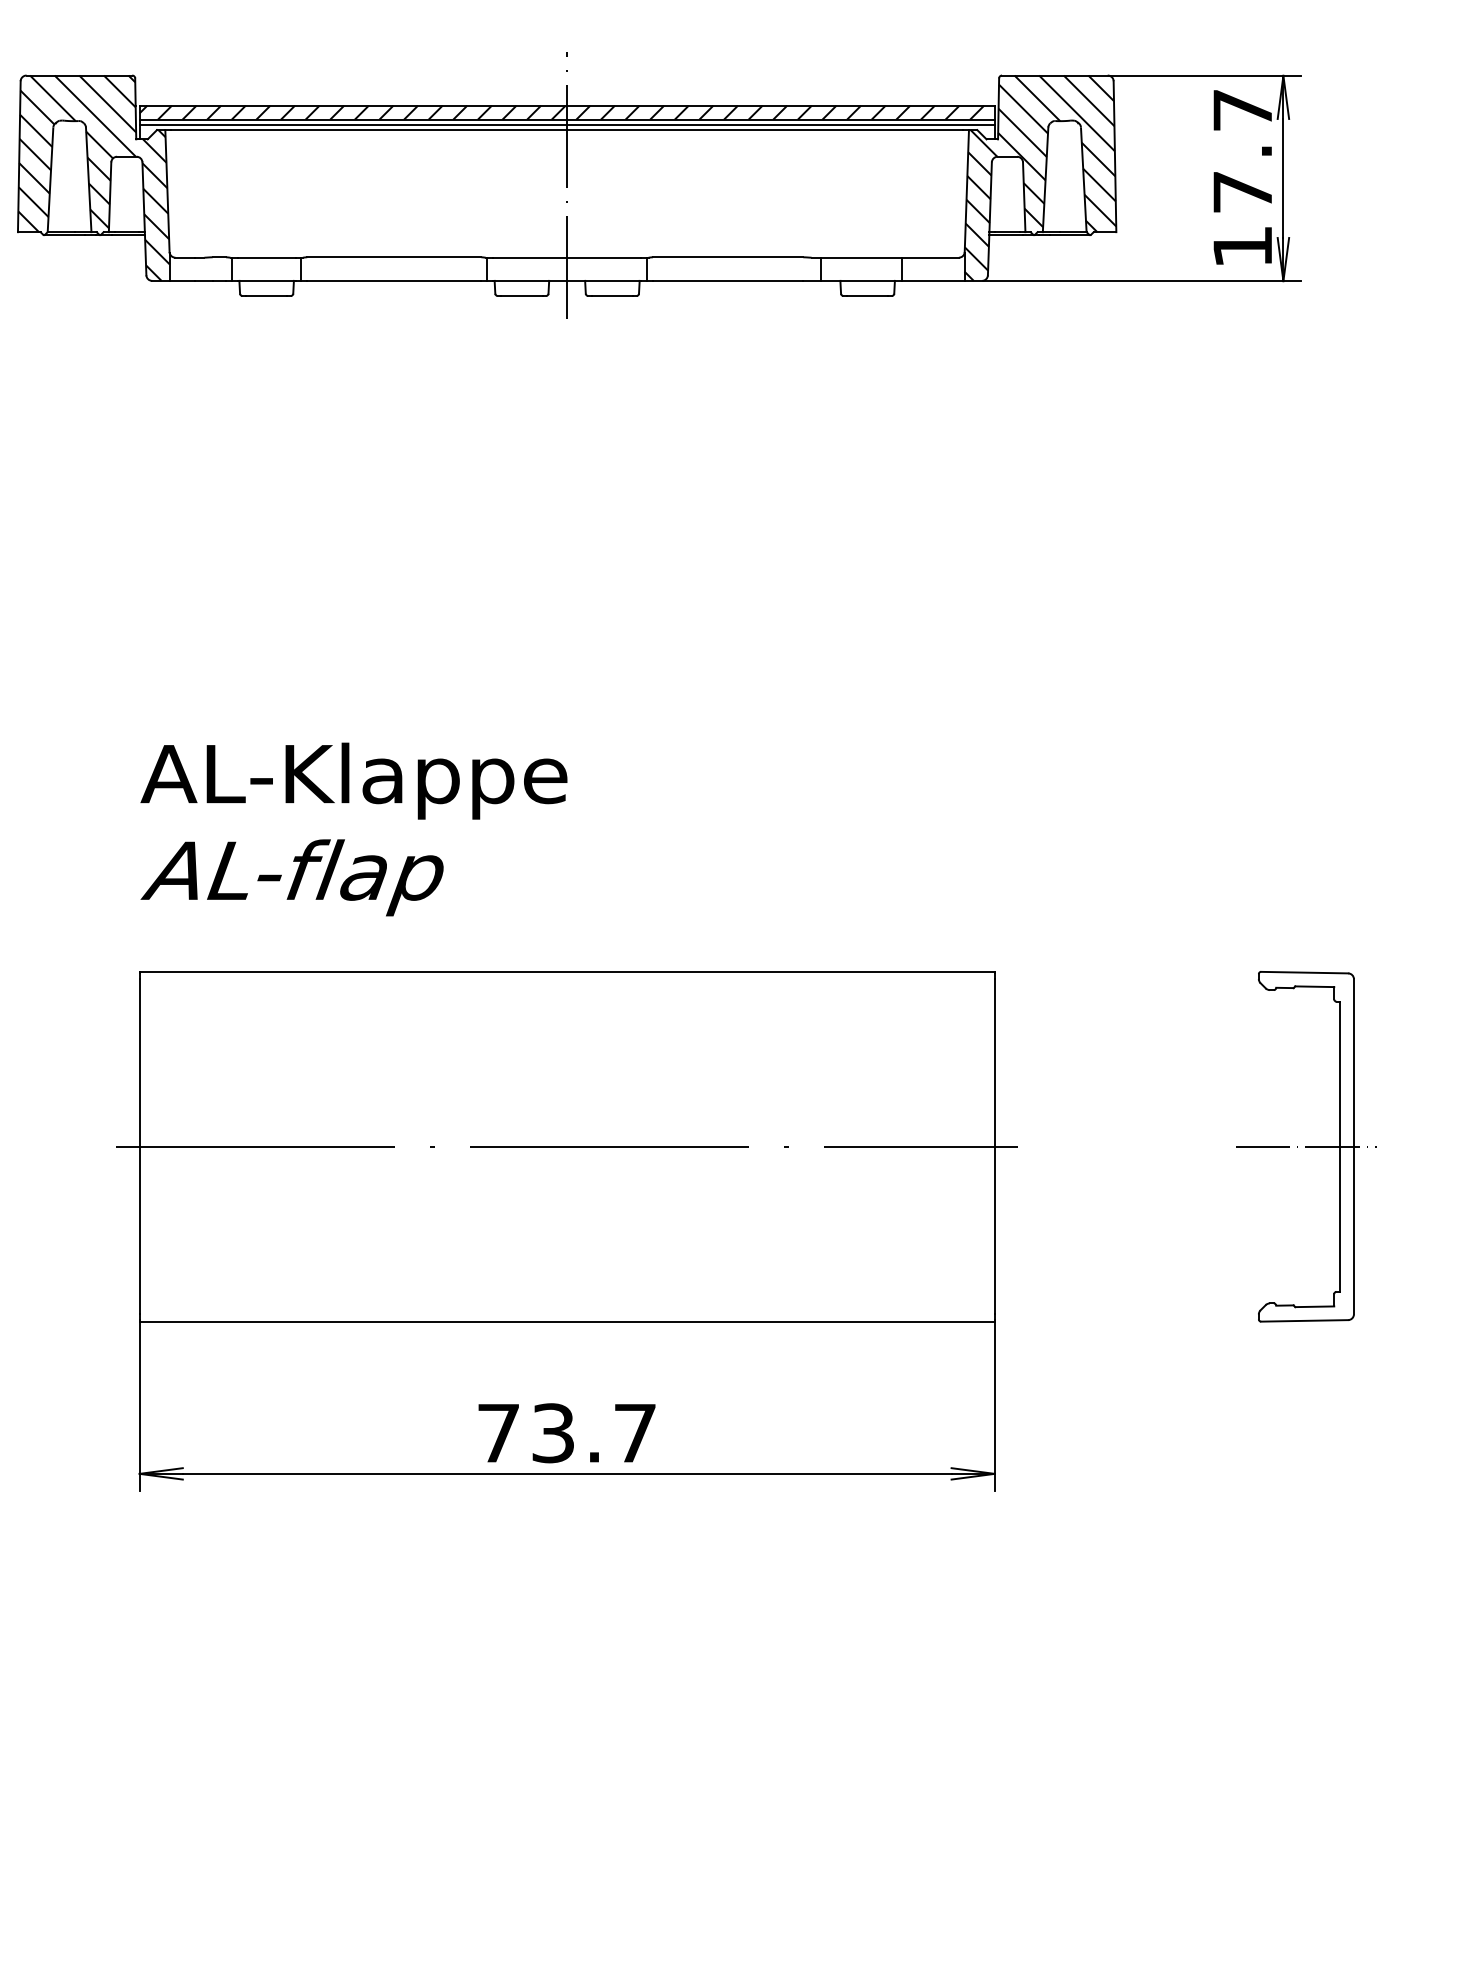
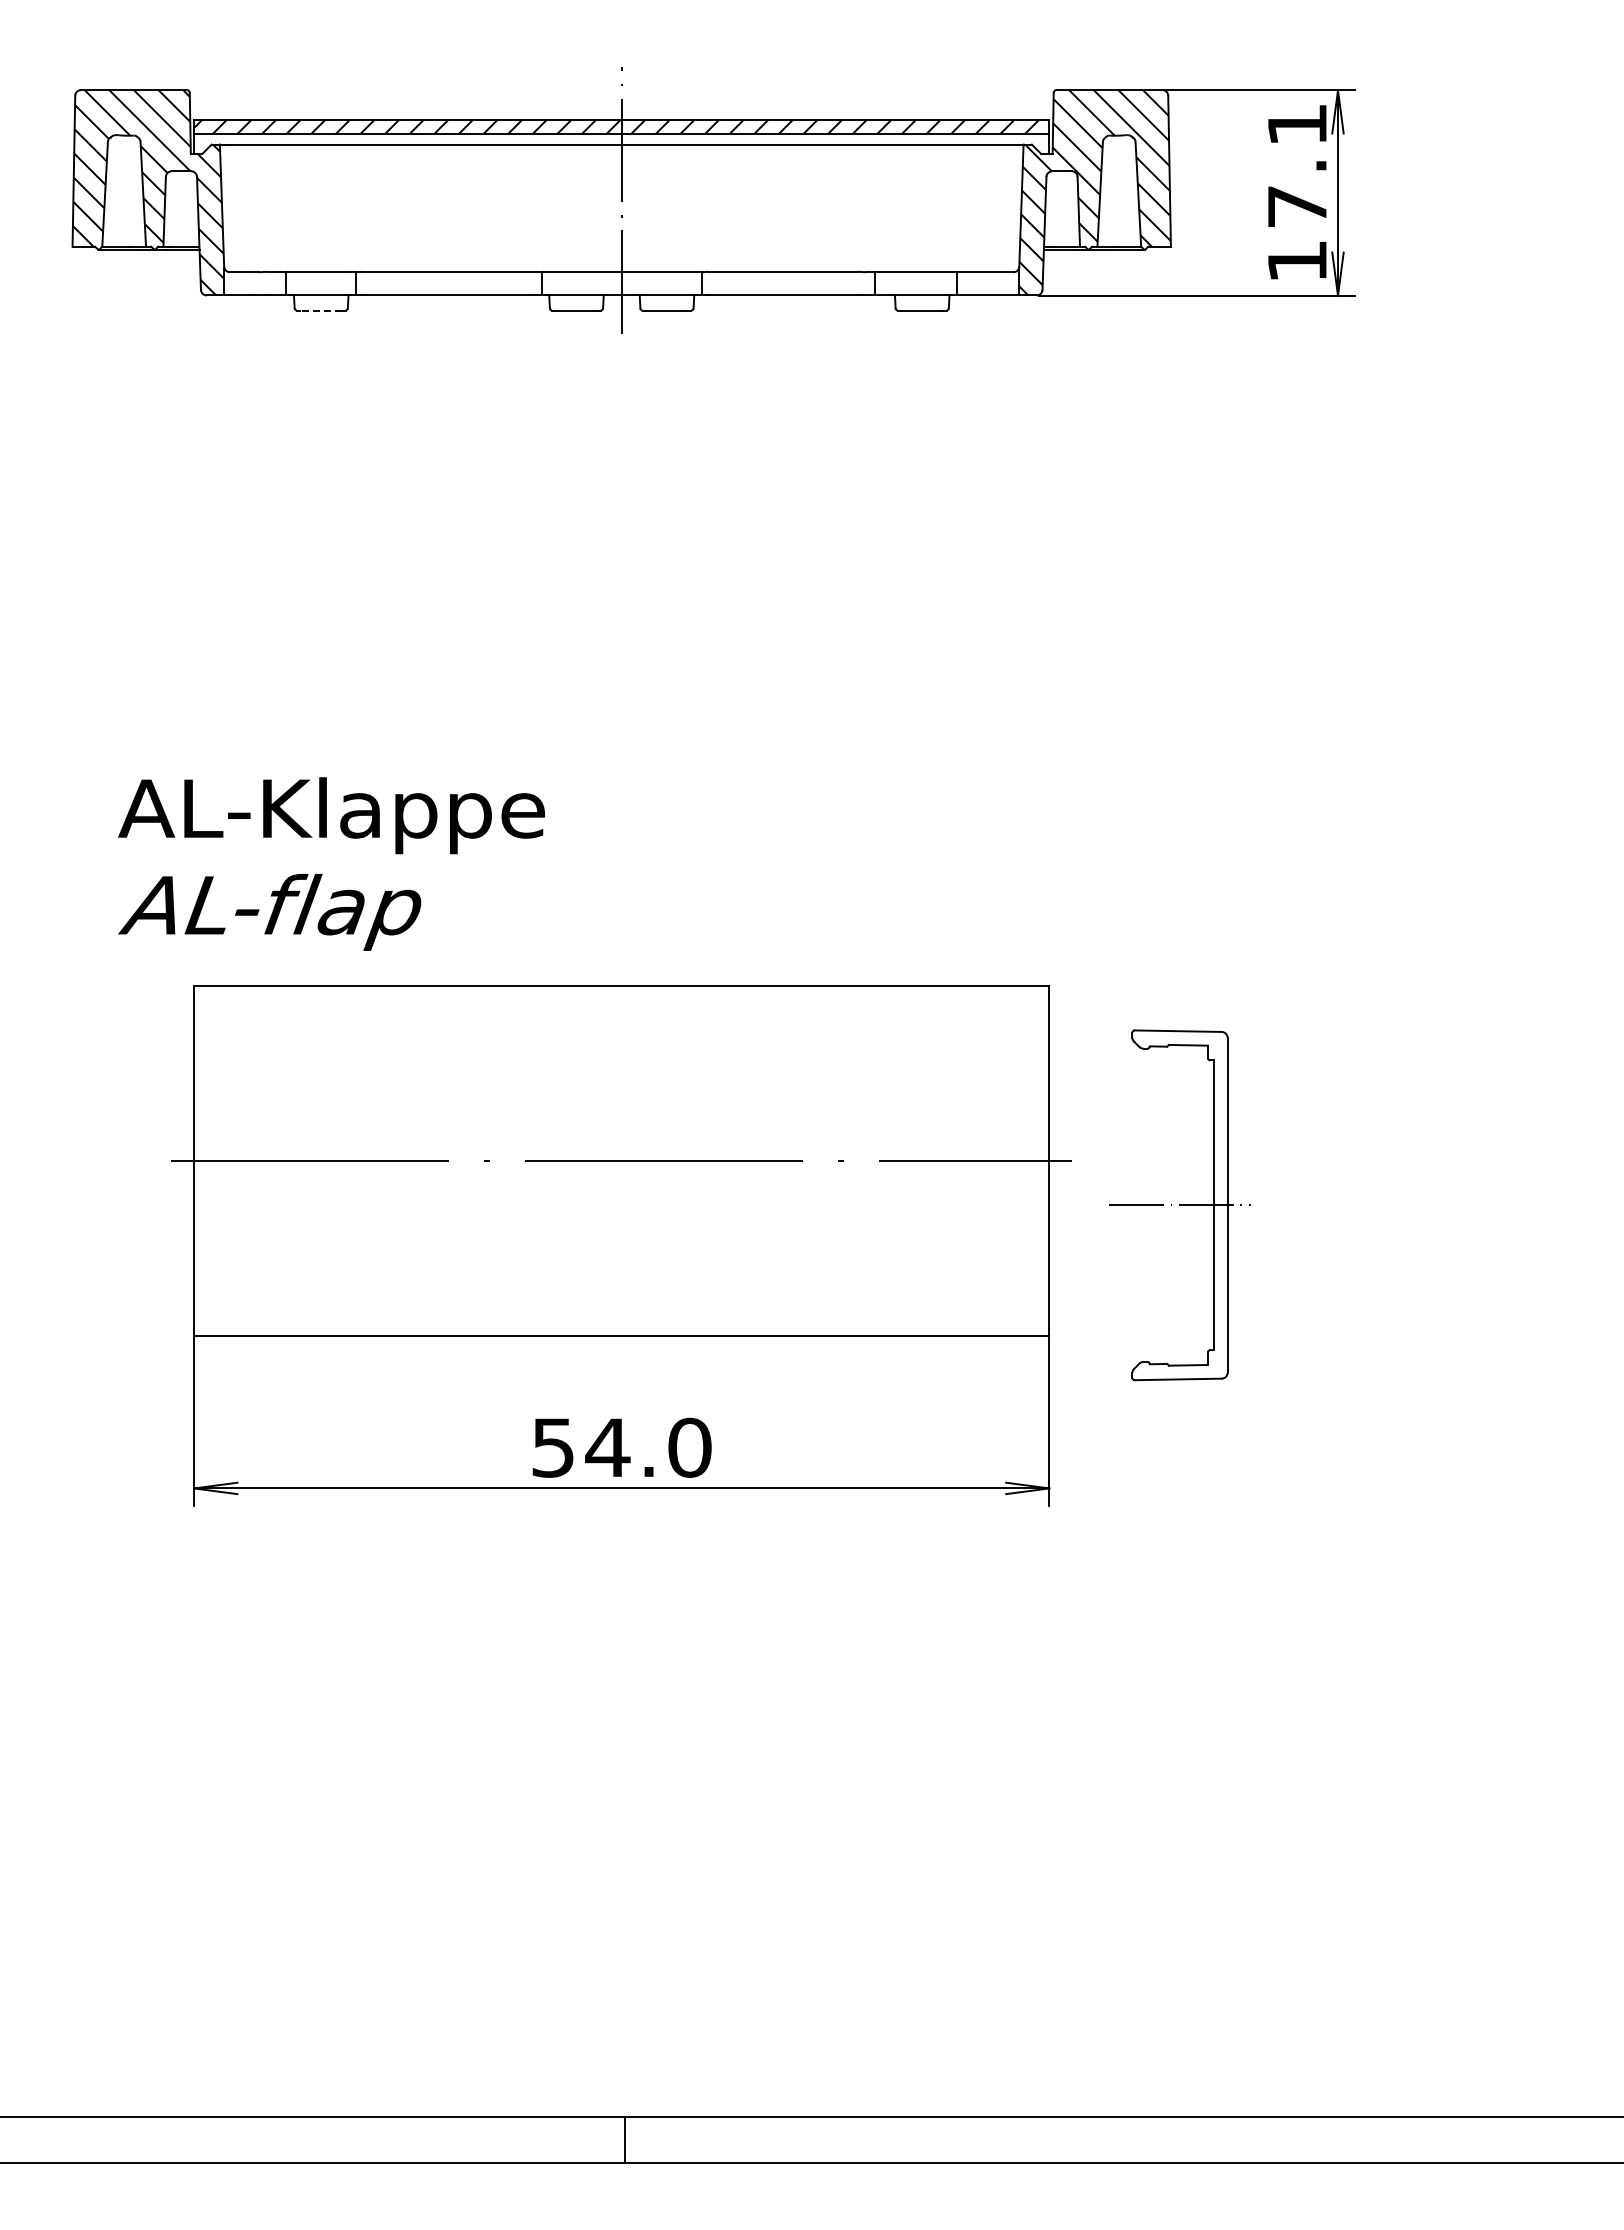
text: (1242, 109) -> (1297, 124), 17.7 -> 17.1
line: (566, 124) -> (621, 139), removed
line: (266, 295) -> (321, 310), solid -> dashed
text: (353, 828) -> (331, 863), moved
part: (1305, 1146) -> (1179, 1205), moved
text: (566, 1432) -> (621, 1447), 73.7 -> 54.0

